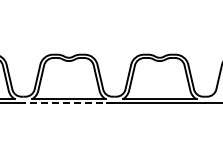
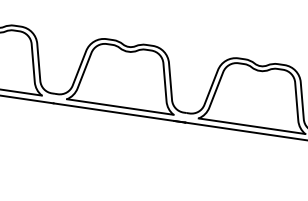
line: (68, 103) -> (118, 113), dashed -> solid

